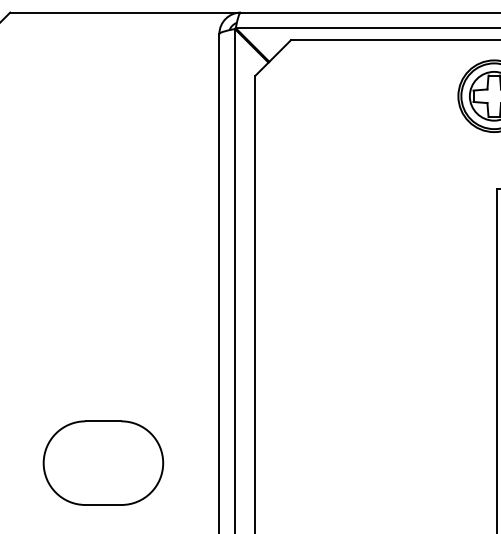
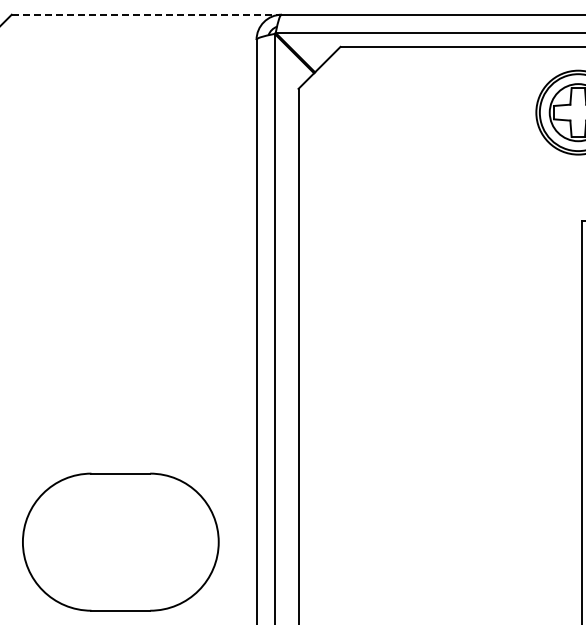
line: (125, 12) -> (146, 14), solid -> dashed
part: (103, 462) -> (120, 541), size x1.4

